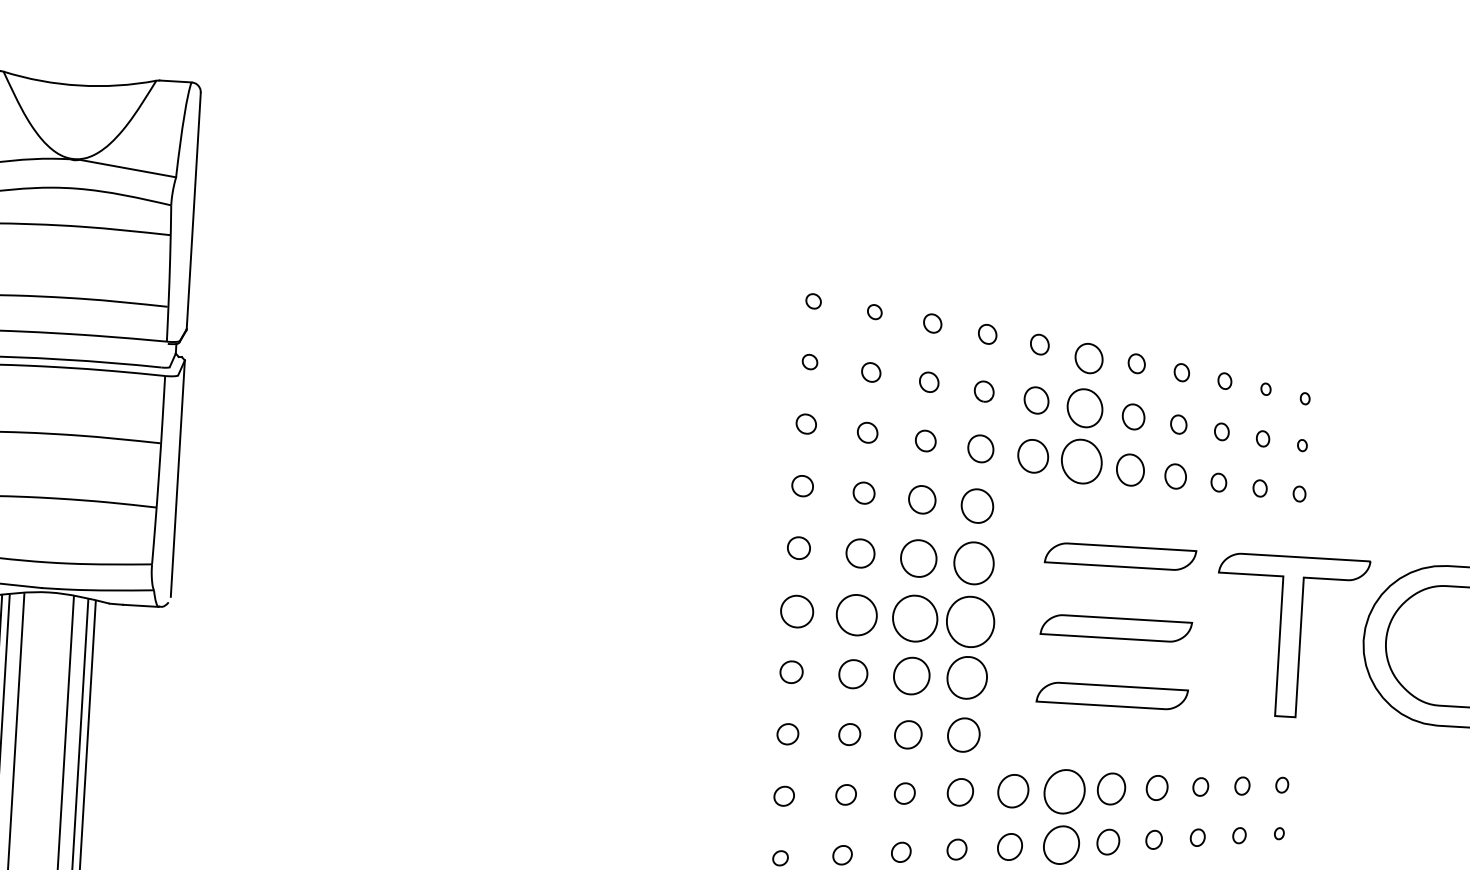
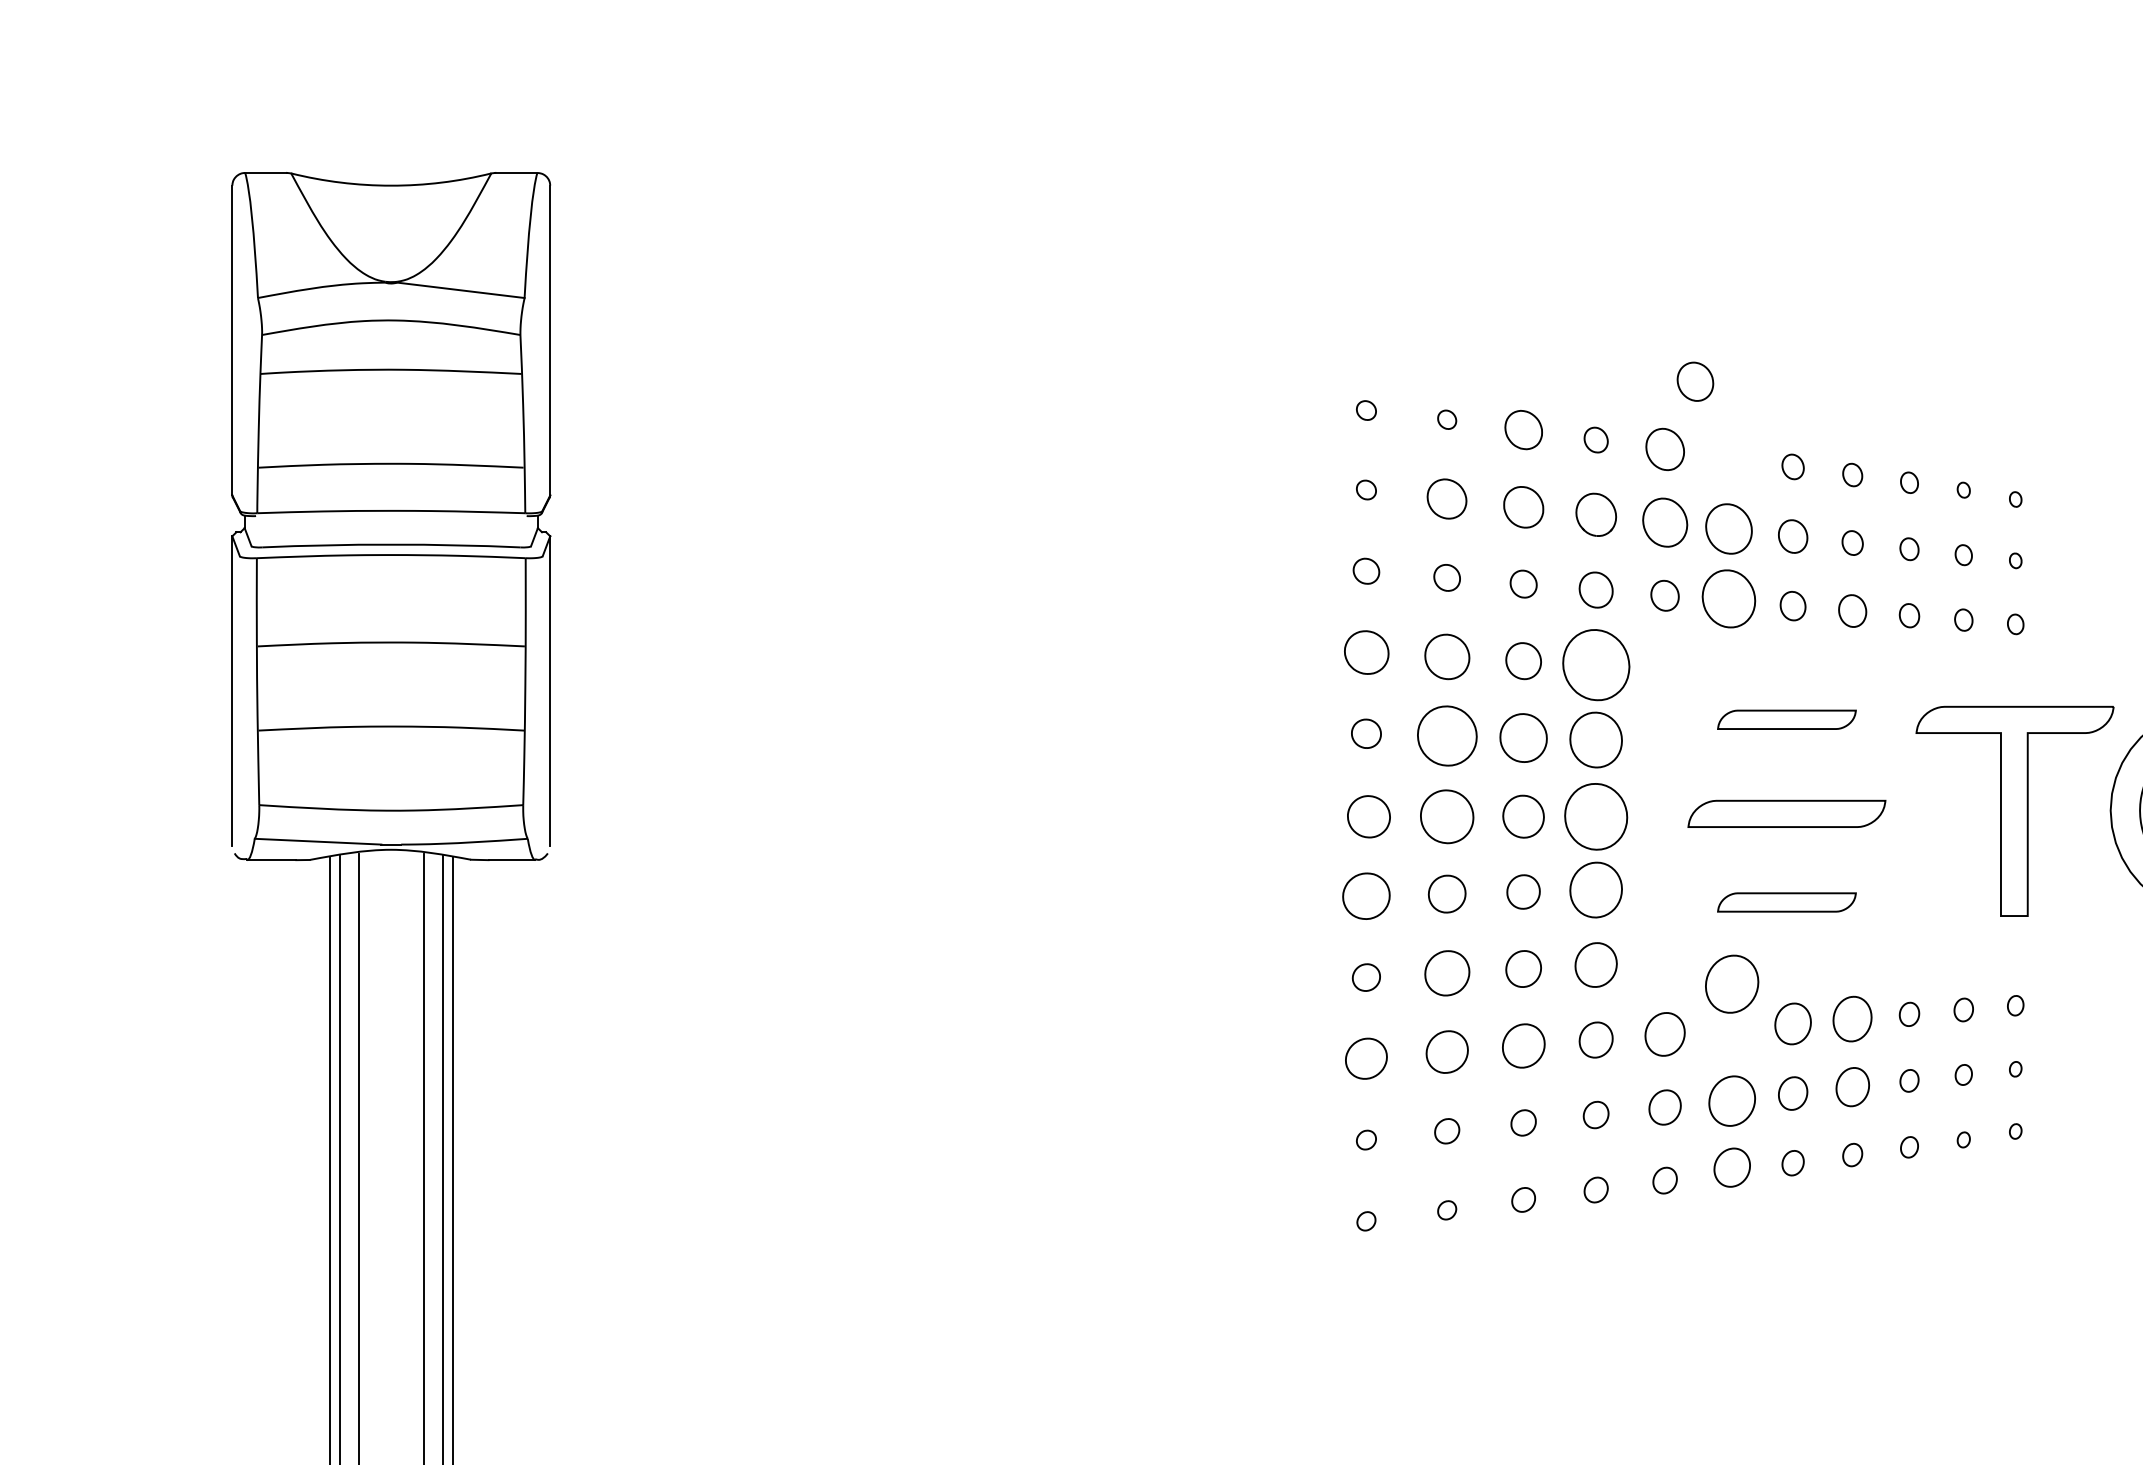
part: (932, 323) -> (1523, 430), size x1.6
part: (1039, 344) -> (1664, 449), size x1.6
part: (1089, 358) -> (1695, 381), moved
part: (871, 372) -> (1447, 498), size x1.6
part: (929, 381) -> (1523, 506), size x1.6
part: (983, 391) -> (1595, 515), size x1.6
part: (1036, 400) -> (1664, 522), size x1.4
part: (1032, 456) -> (1664, 595), size x0.7
part: (1130, 469) -> (1792, 605), size x0.7
part: (801, 486) -> (1365, 652), size x1.6
part: (863, 492) -> (1446, 656), size x1.6
part: (976, 505) -> (1595, 664), size x1.6
part: (860, 553) -> (1446, 735), size x1.6
part: (1120, 556) -> (1786, 719), size x0.7
part: (915, 618) -> (1523, 816), size x0.7
part: (791, 672) -> (1366, 896), size x1.6
part: (911, 675) -> (1523, 891), size x0.7
part: (1111, 695) -> (1786, 902), size x0.7
part: (849, 734) -> (1446, 972), size x1.6
part: (1157, 787) -> (1852, 1018), size x1.4
part: (1064, 791) -> (1732, 983), moved
part: (904, 793) -> (1523, 1045), size x1.6
part: (845, 795) -> (1446, 1052), size x1.6
part: (784, 796) -> (1366, 1058), size x1.6
part: (1154, 839) -> (1852, 1086), size x1.6

